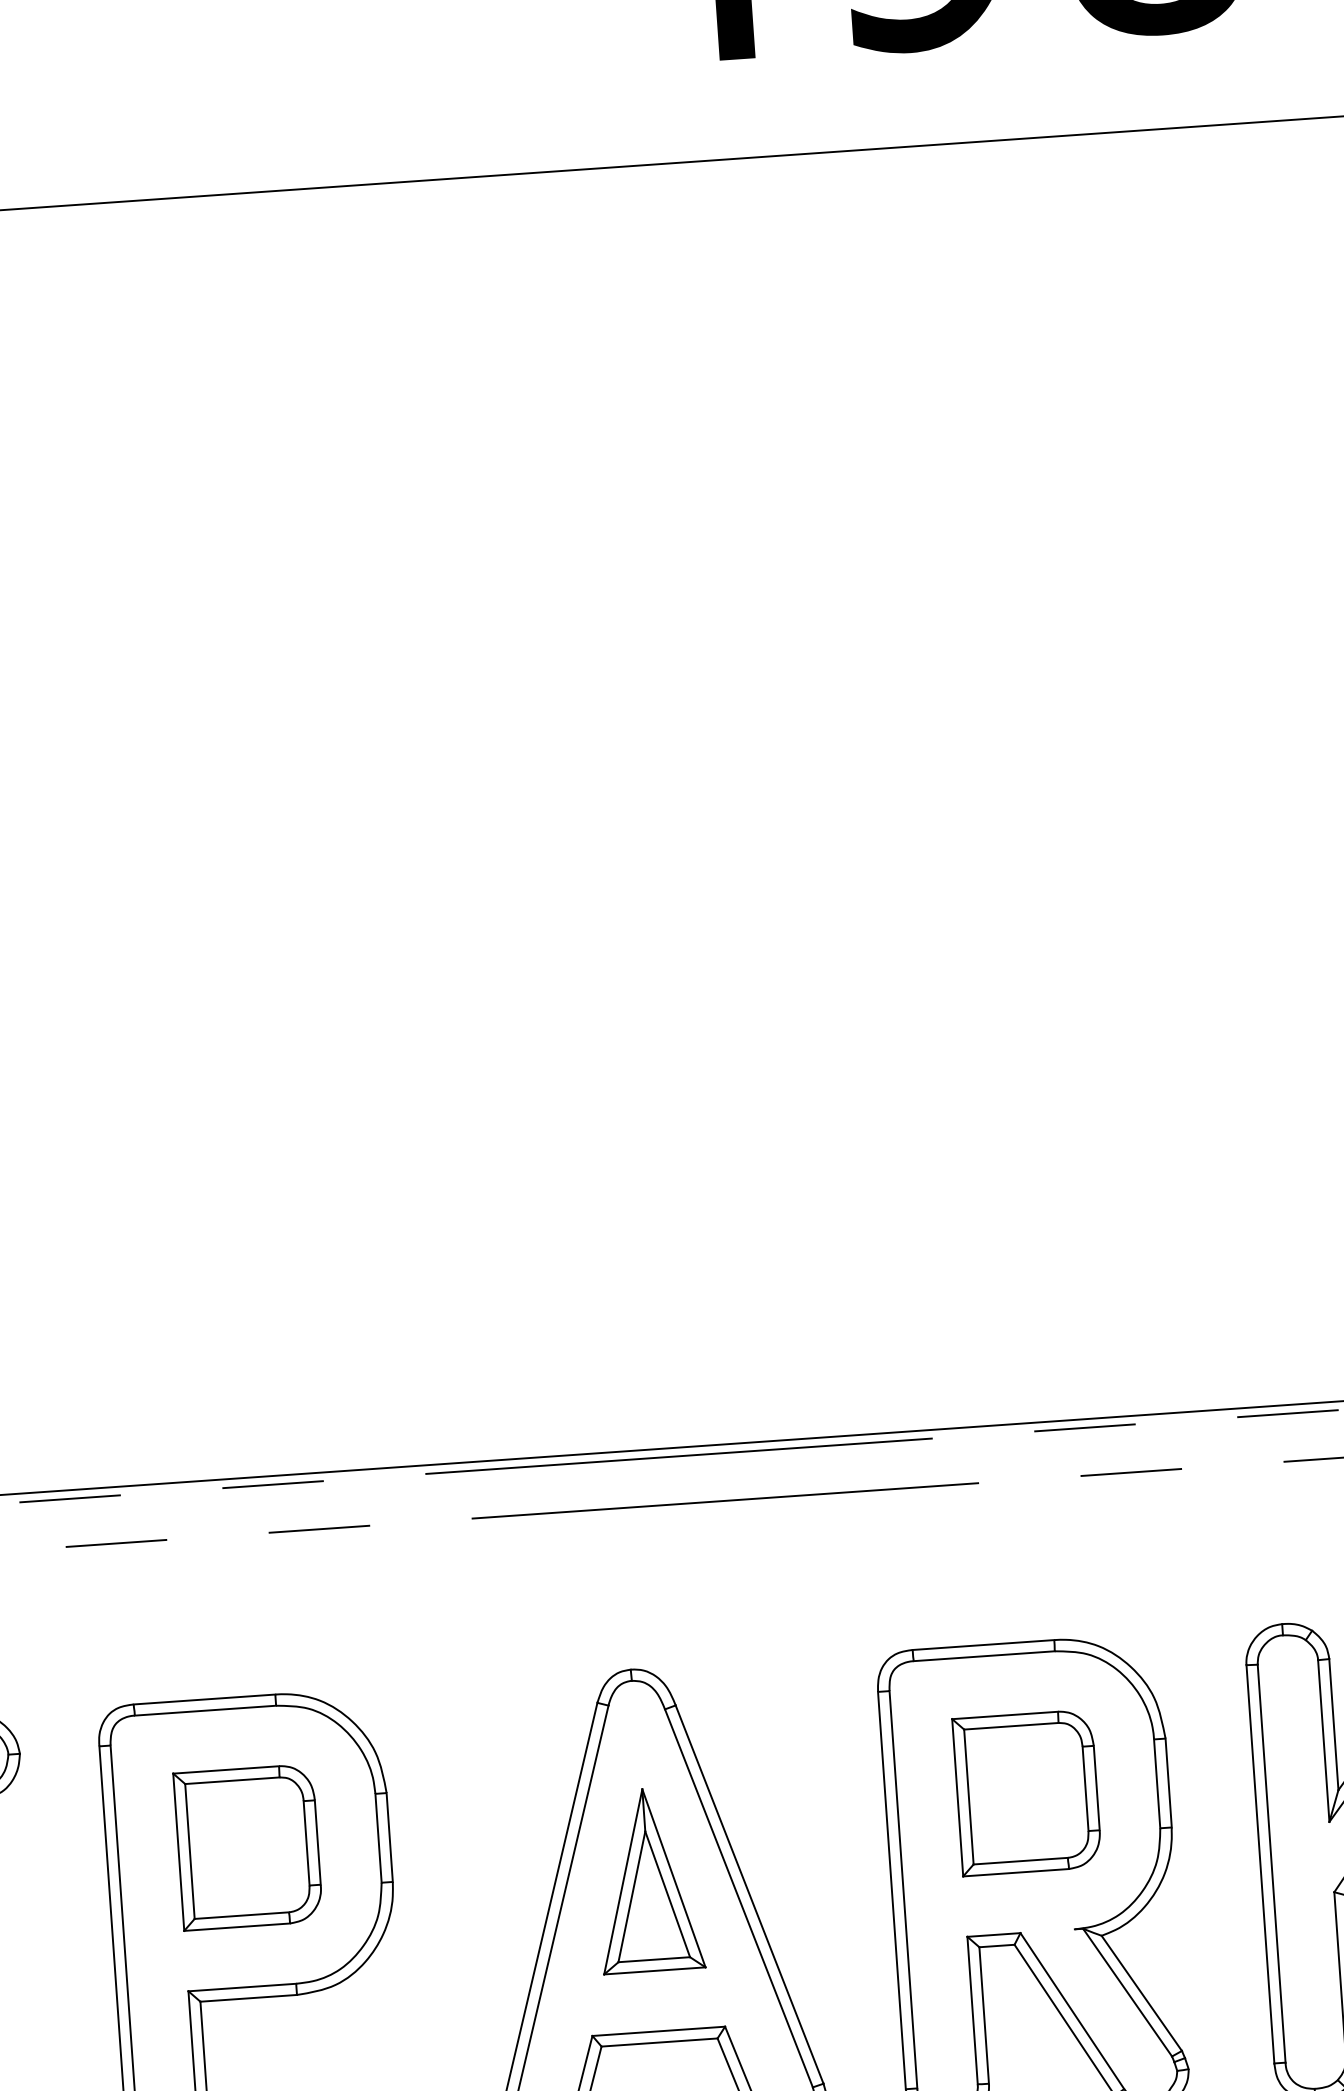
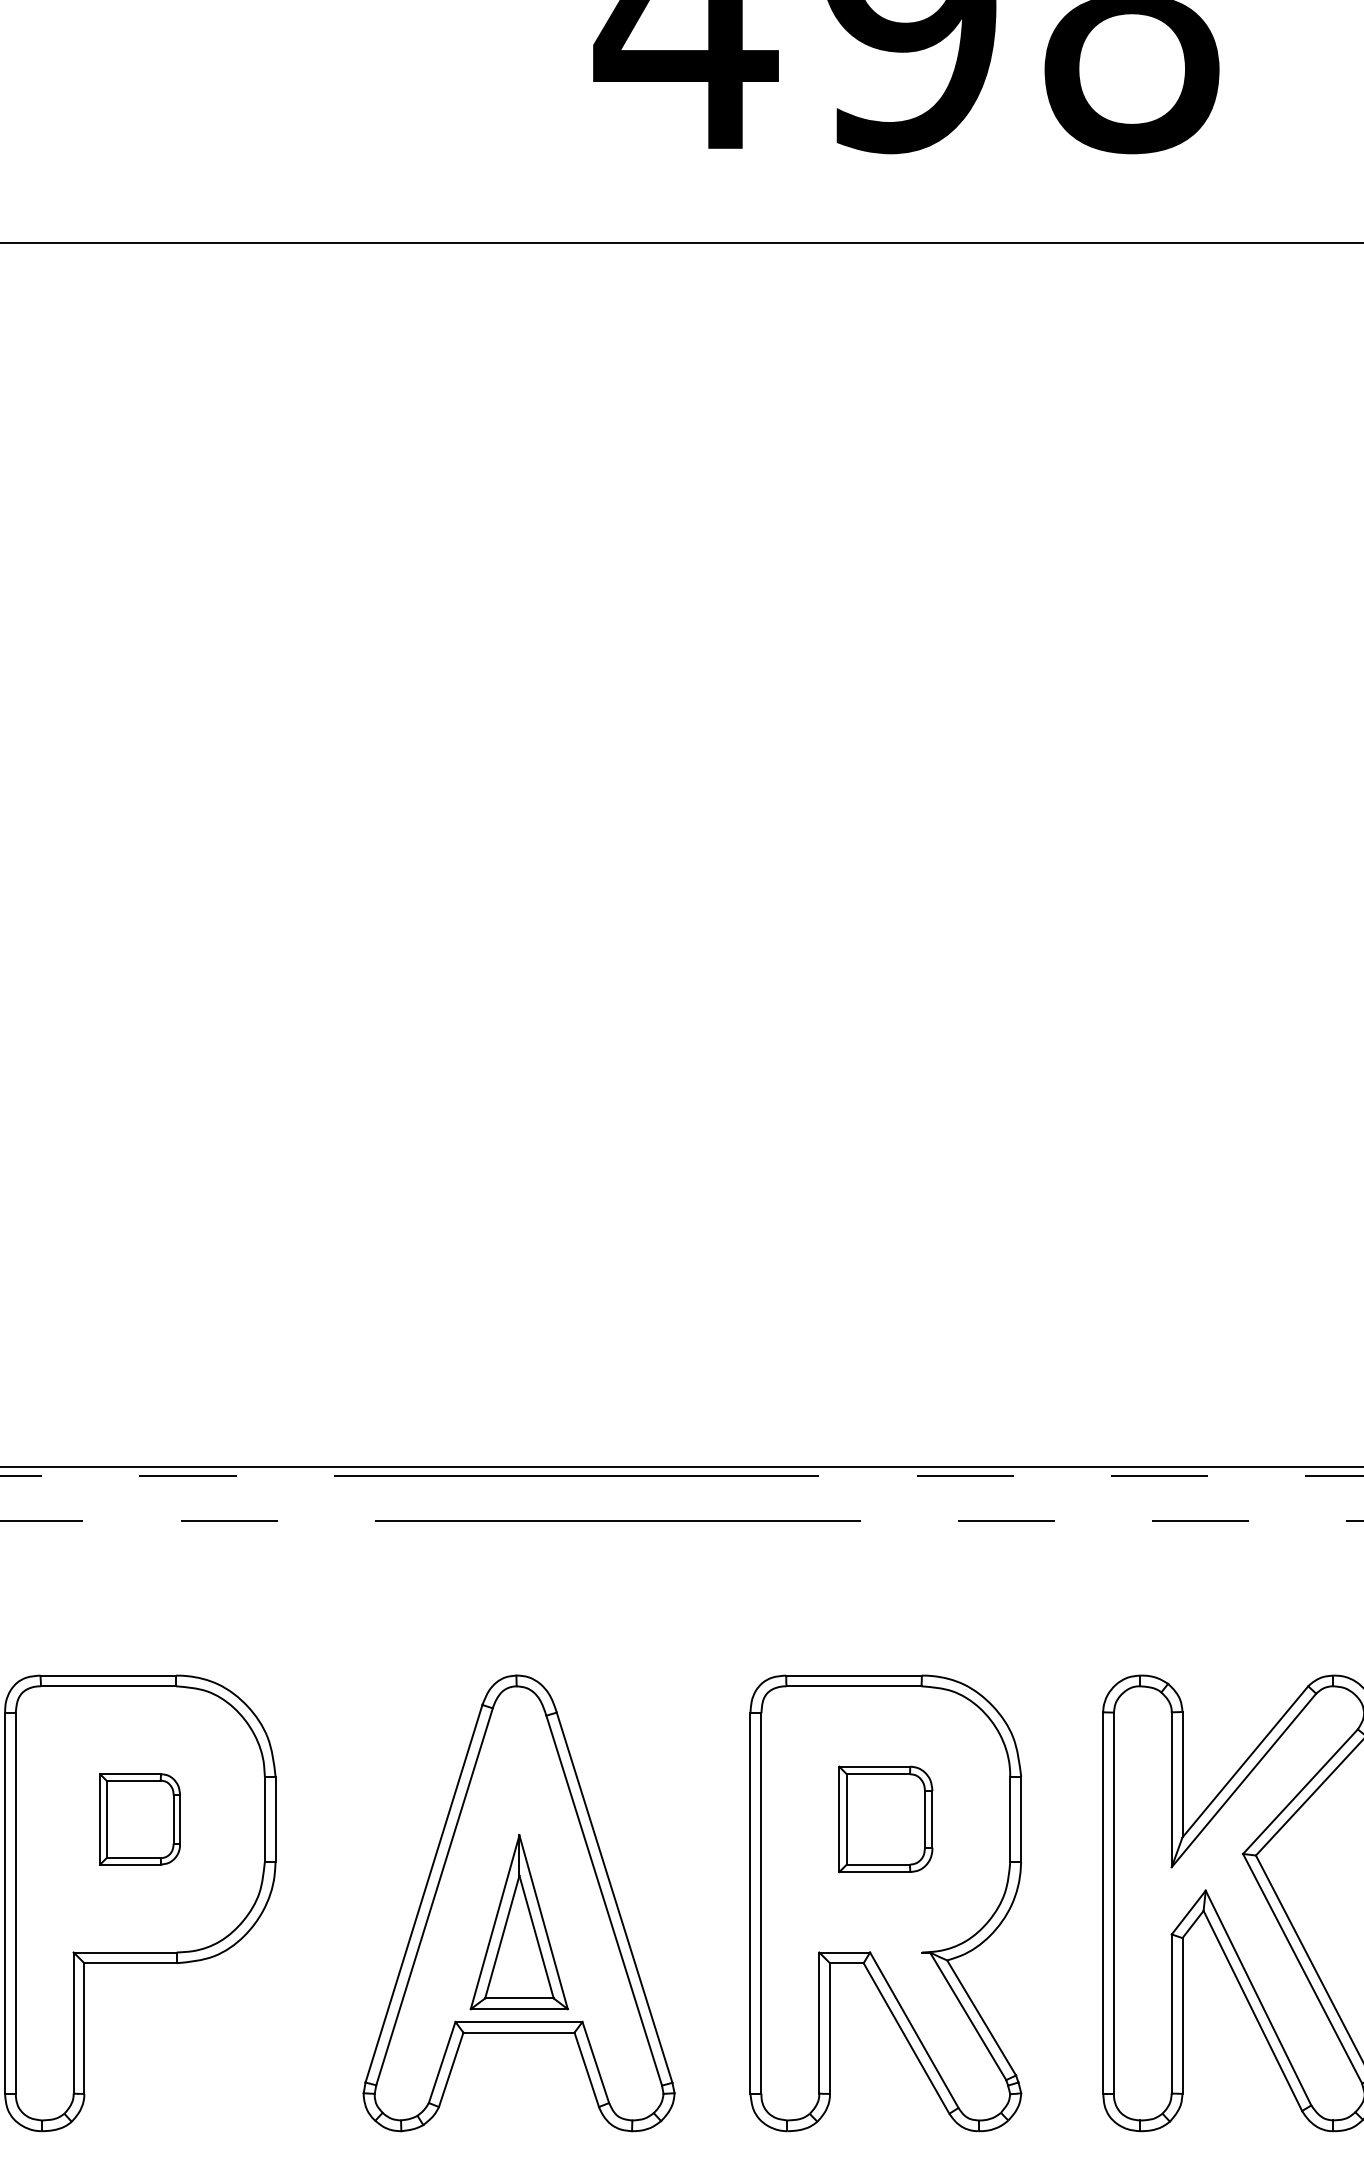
part: (1026, 1793) -> (885, 1819), size x0.7
part: (247, 1847) -> (139, 1819), size x0.6
part: (647, 1880) -> (518, 1922), moved

